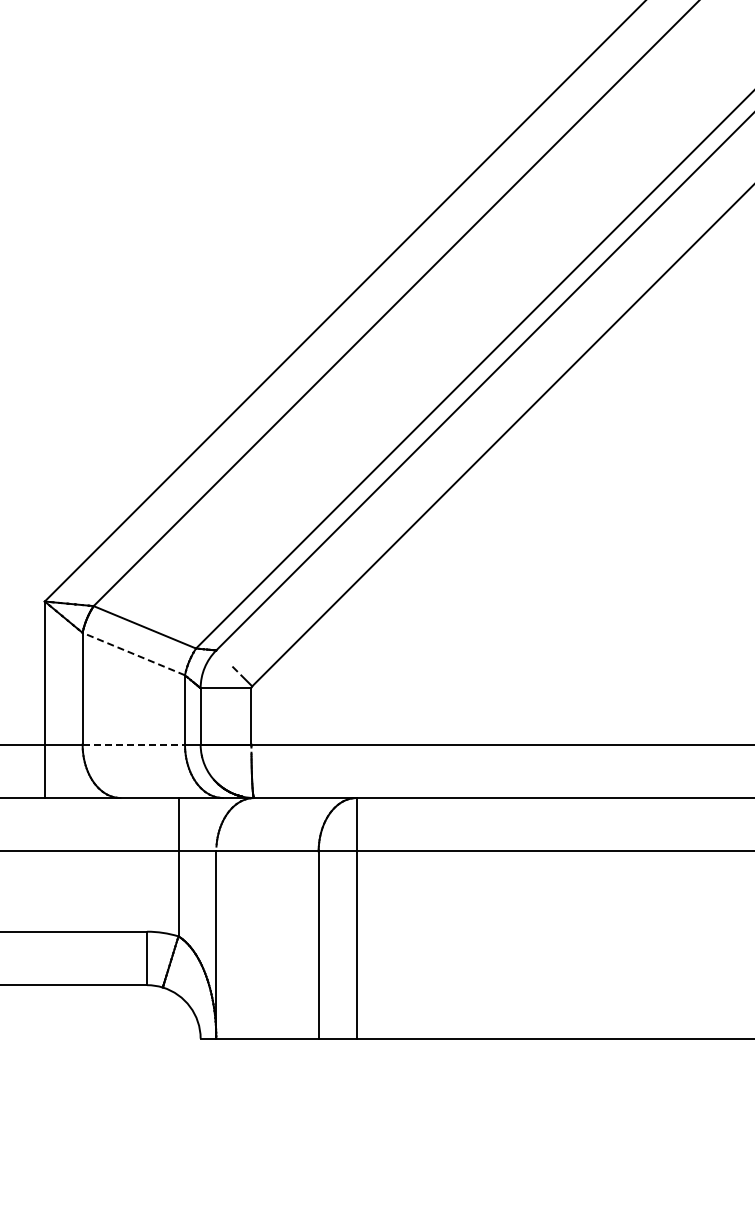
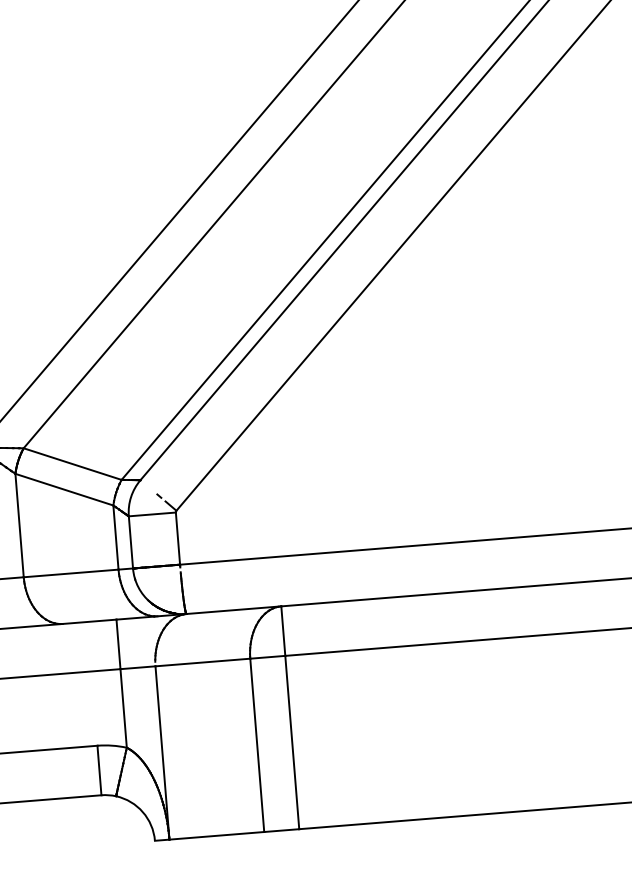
line: (133, 653) -> (64, 489), dashed -> solid
line: (134, 744) -> (71, 573), dashed -> solid

